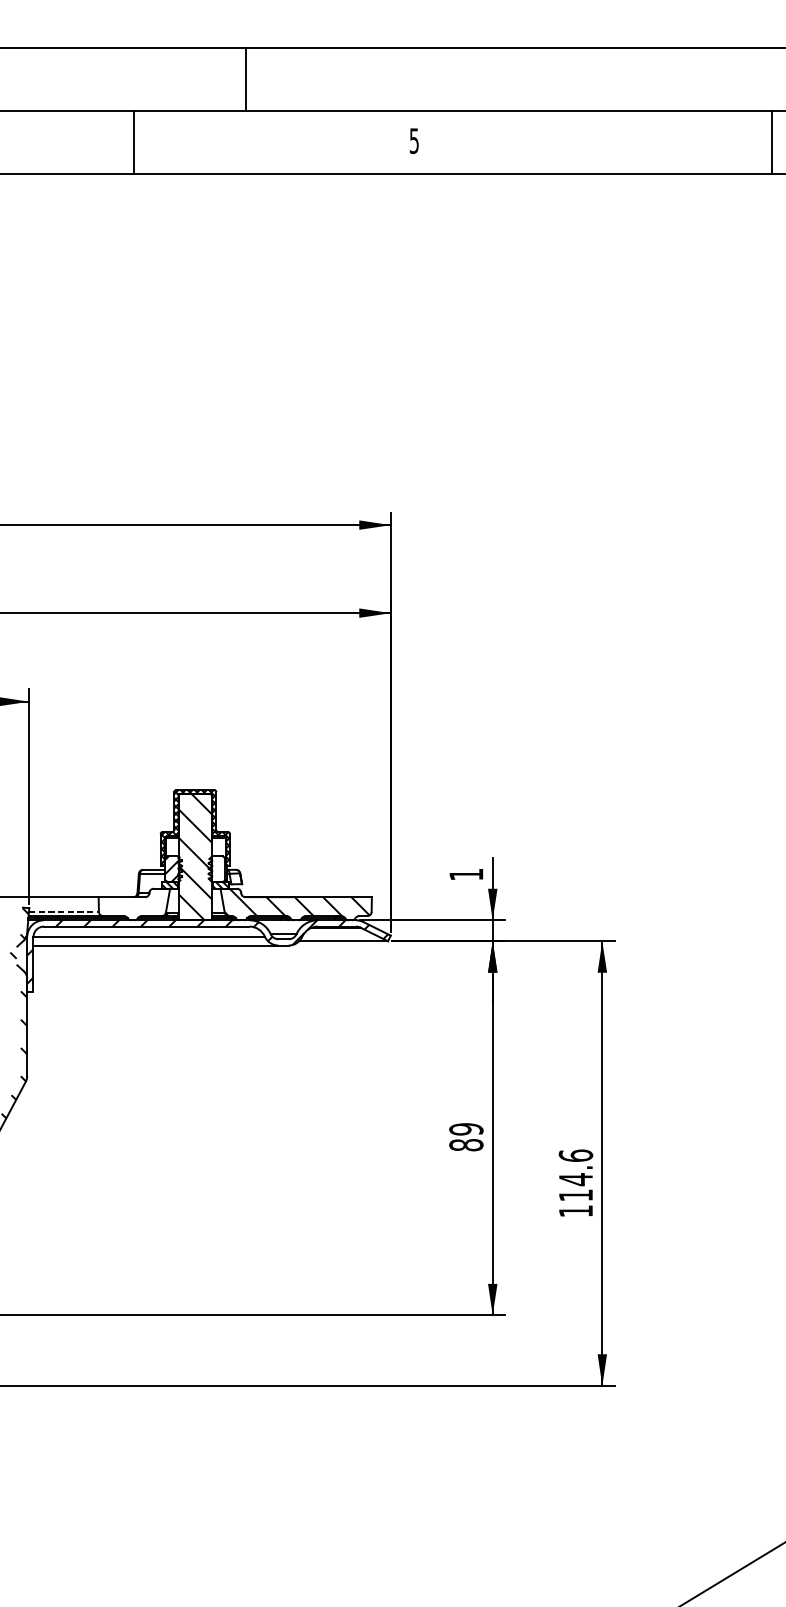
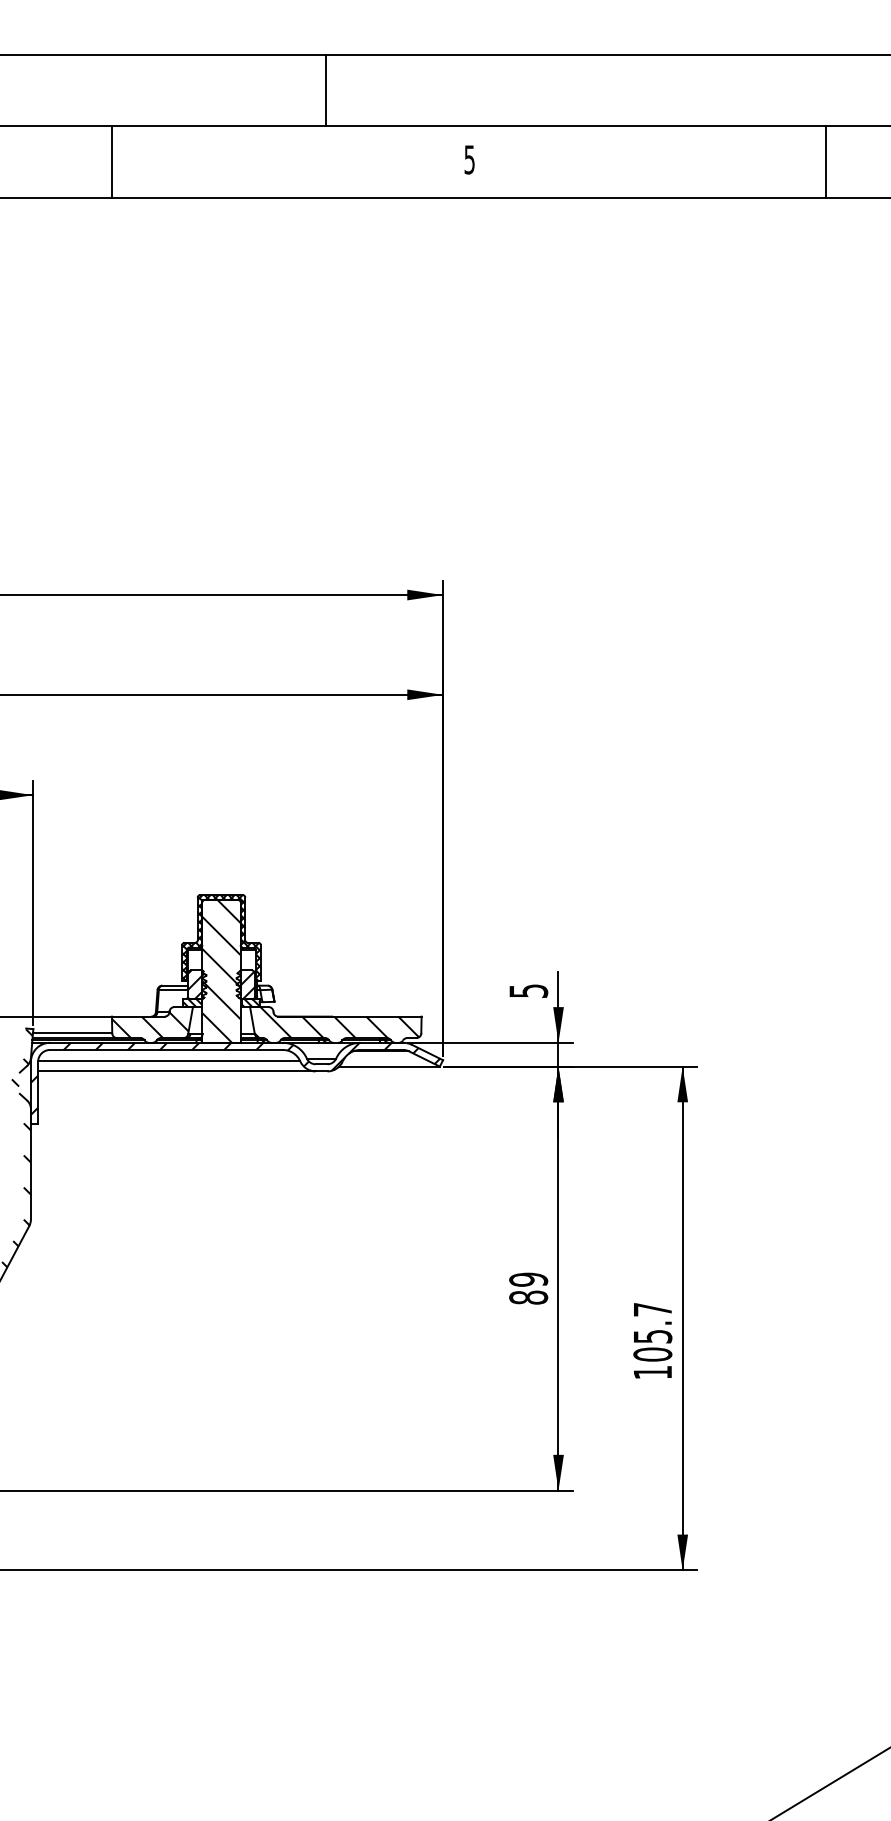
line: (246, 79) -> (326, 90), moved
line: (133, 142) -> (111, 161), moved
line: (772, 142) -> (826, 161), moved
hatch: (218, 869) -> (247, 985), added
text: (466, 874) -> (528, 990), 1 -> 5
hatch: (132, 904) -> (150, 1025), added
line: (63, 912) -> (72, 1033), dashed -> solid
text: (575, 1175) -> (652, 1331), 114.6 -> 105.7

